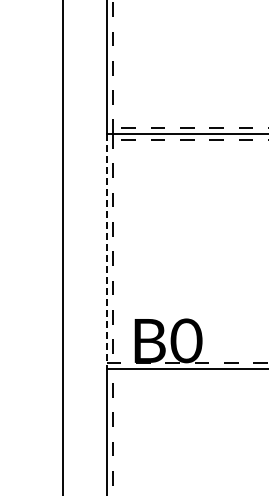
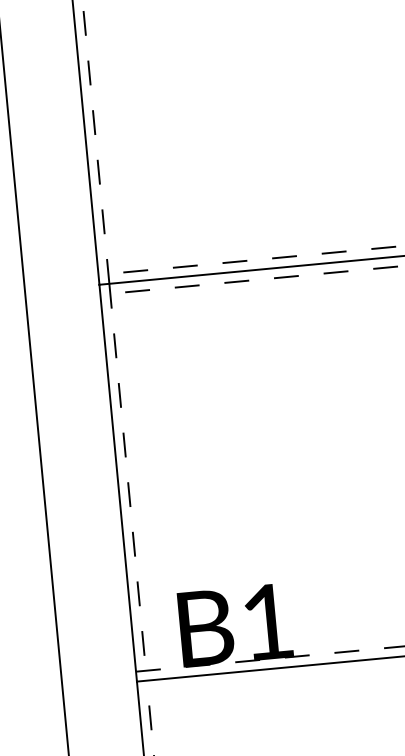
line: (106, 251) -> (117, 483), dashed -> solid
text: (186, 340) -> (267, 621), B0 -> B1

